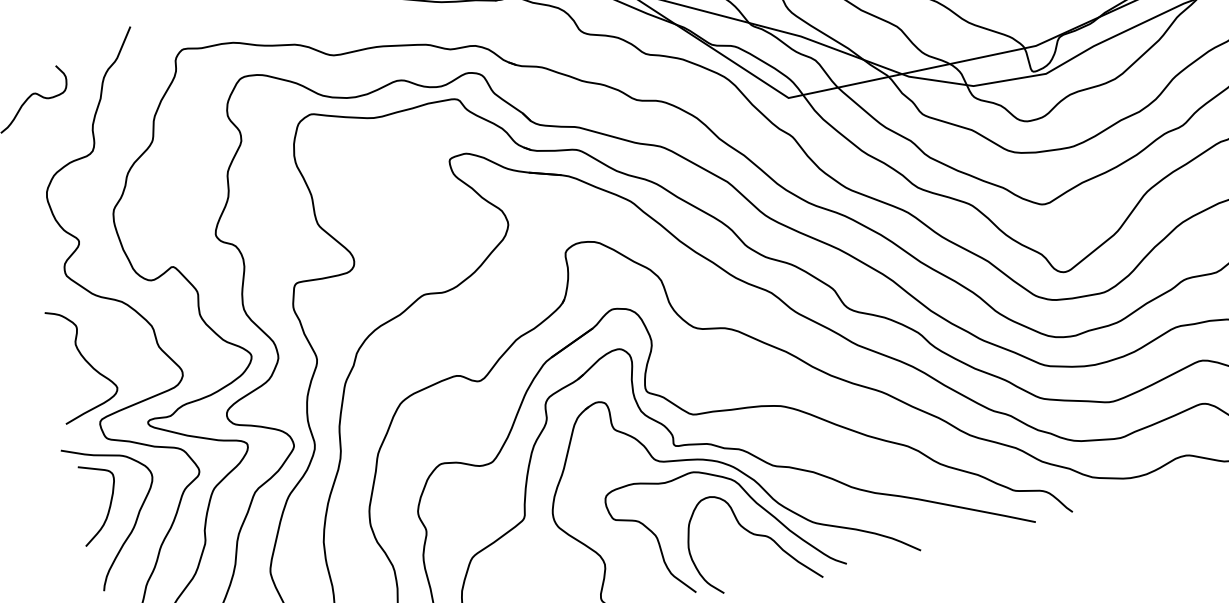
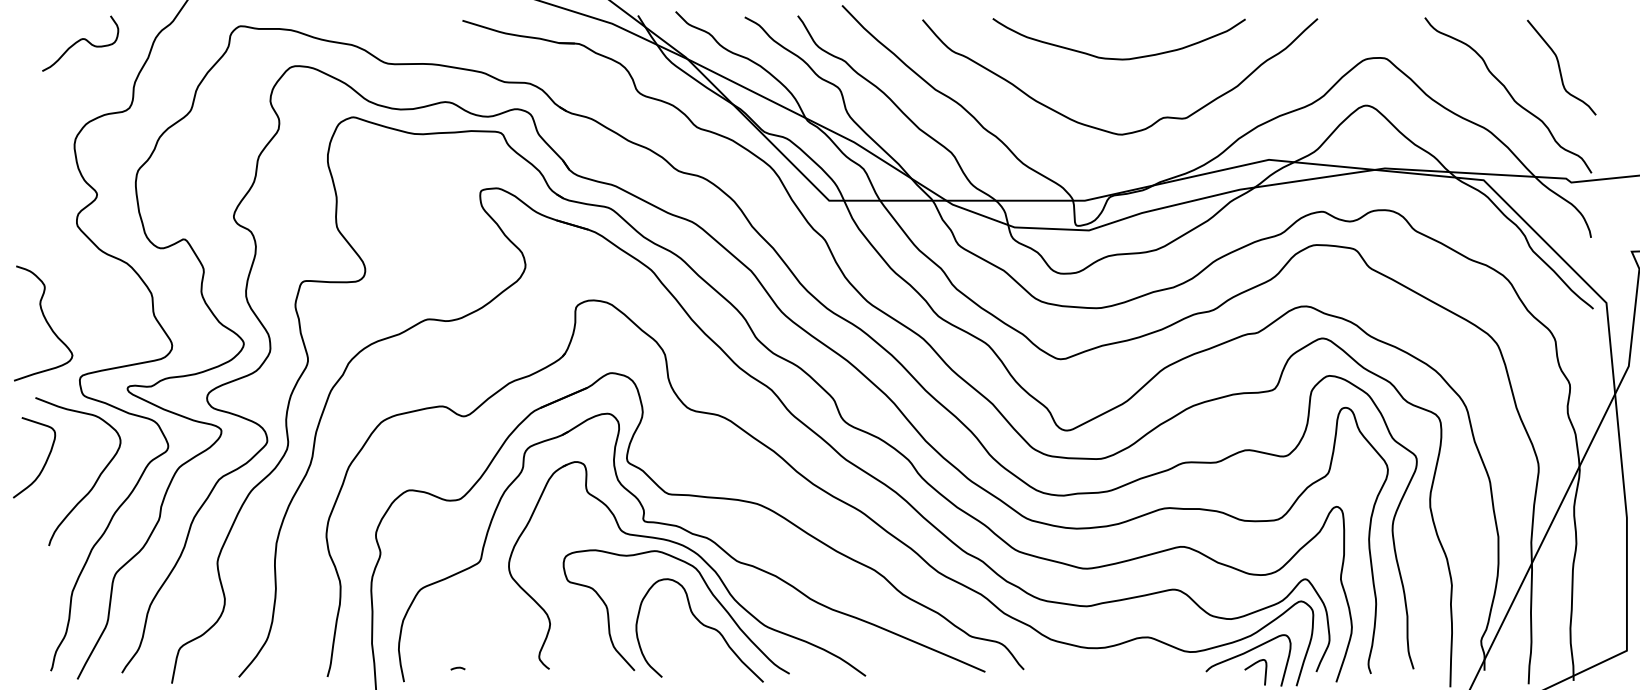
curve: (84, 360) -> (45, 321), moved
curve: (109, 506) -> (44, 463), moved

